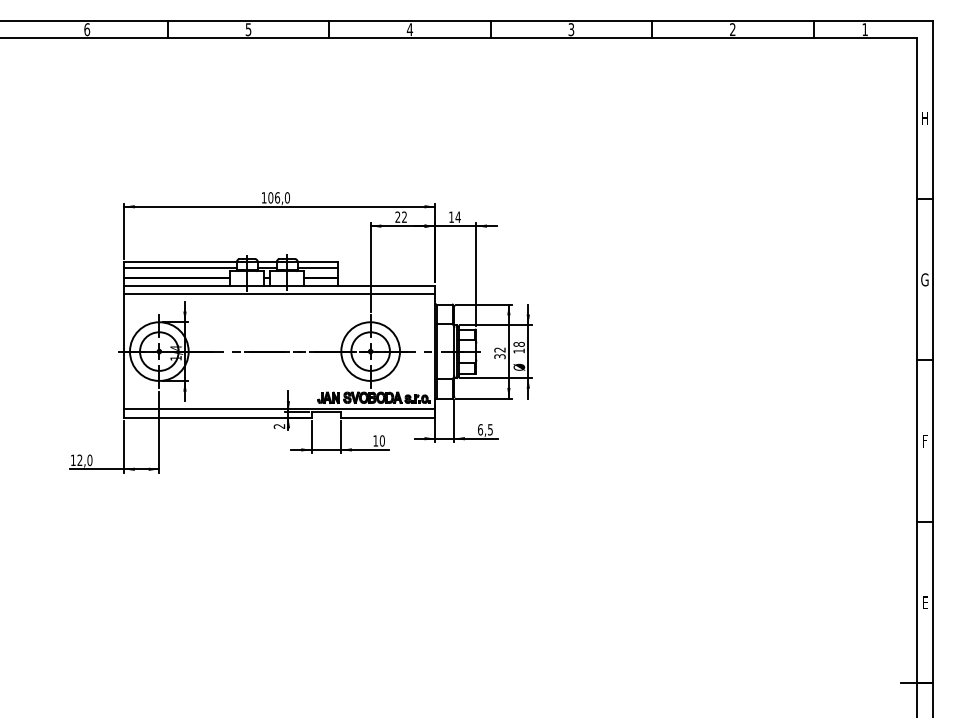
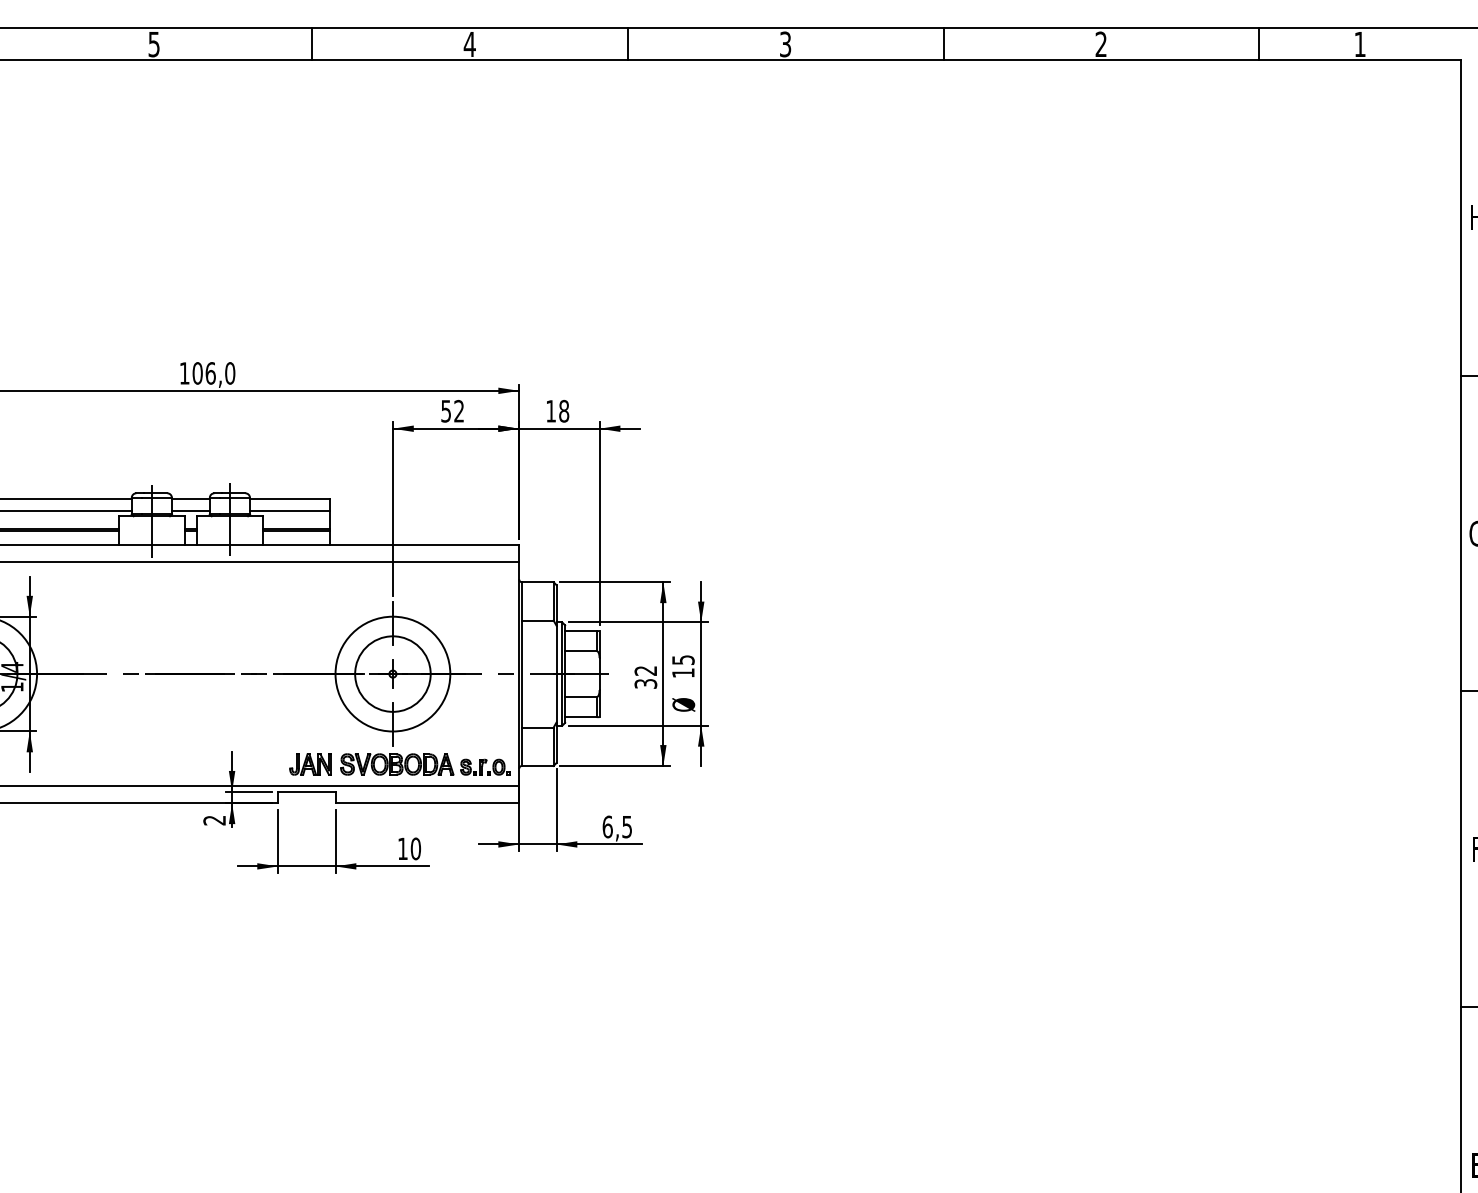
text: (397, 216) -> (445, 409), 22 -> 52
text: (457, 216) -> (562, 409), 14 -> 18
text: (518, 343) -> (682, 658), 18 -> 15

